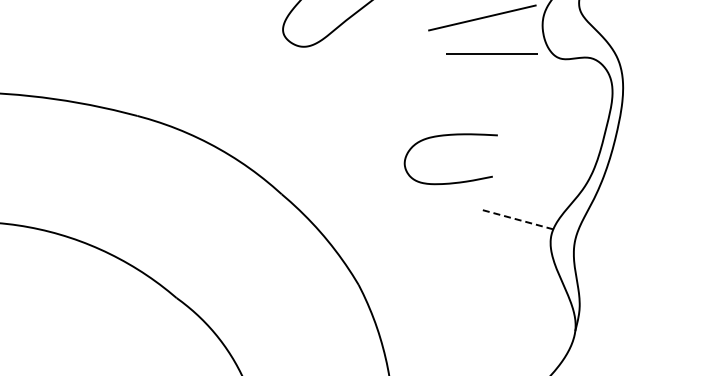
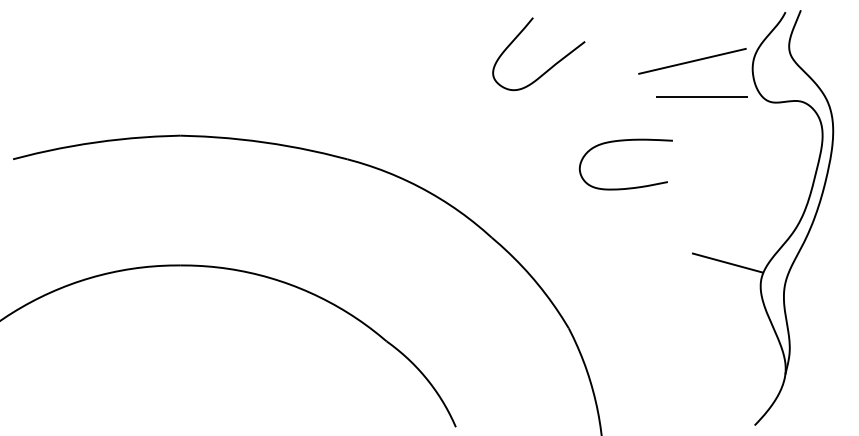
curve: (450, 136) -> (625, 141), moved
line: (517, 220) -> (727, 263), dashed -> solid

